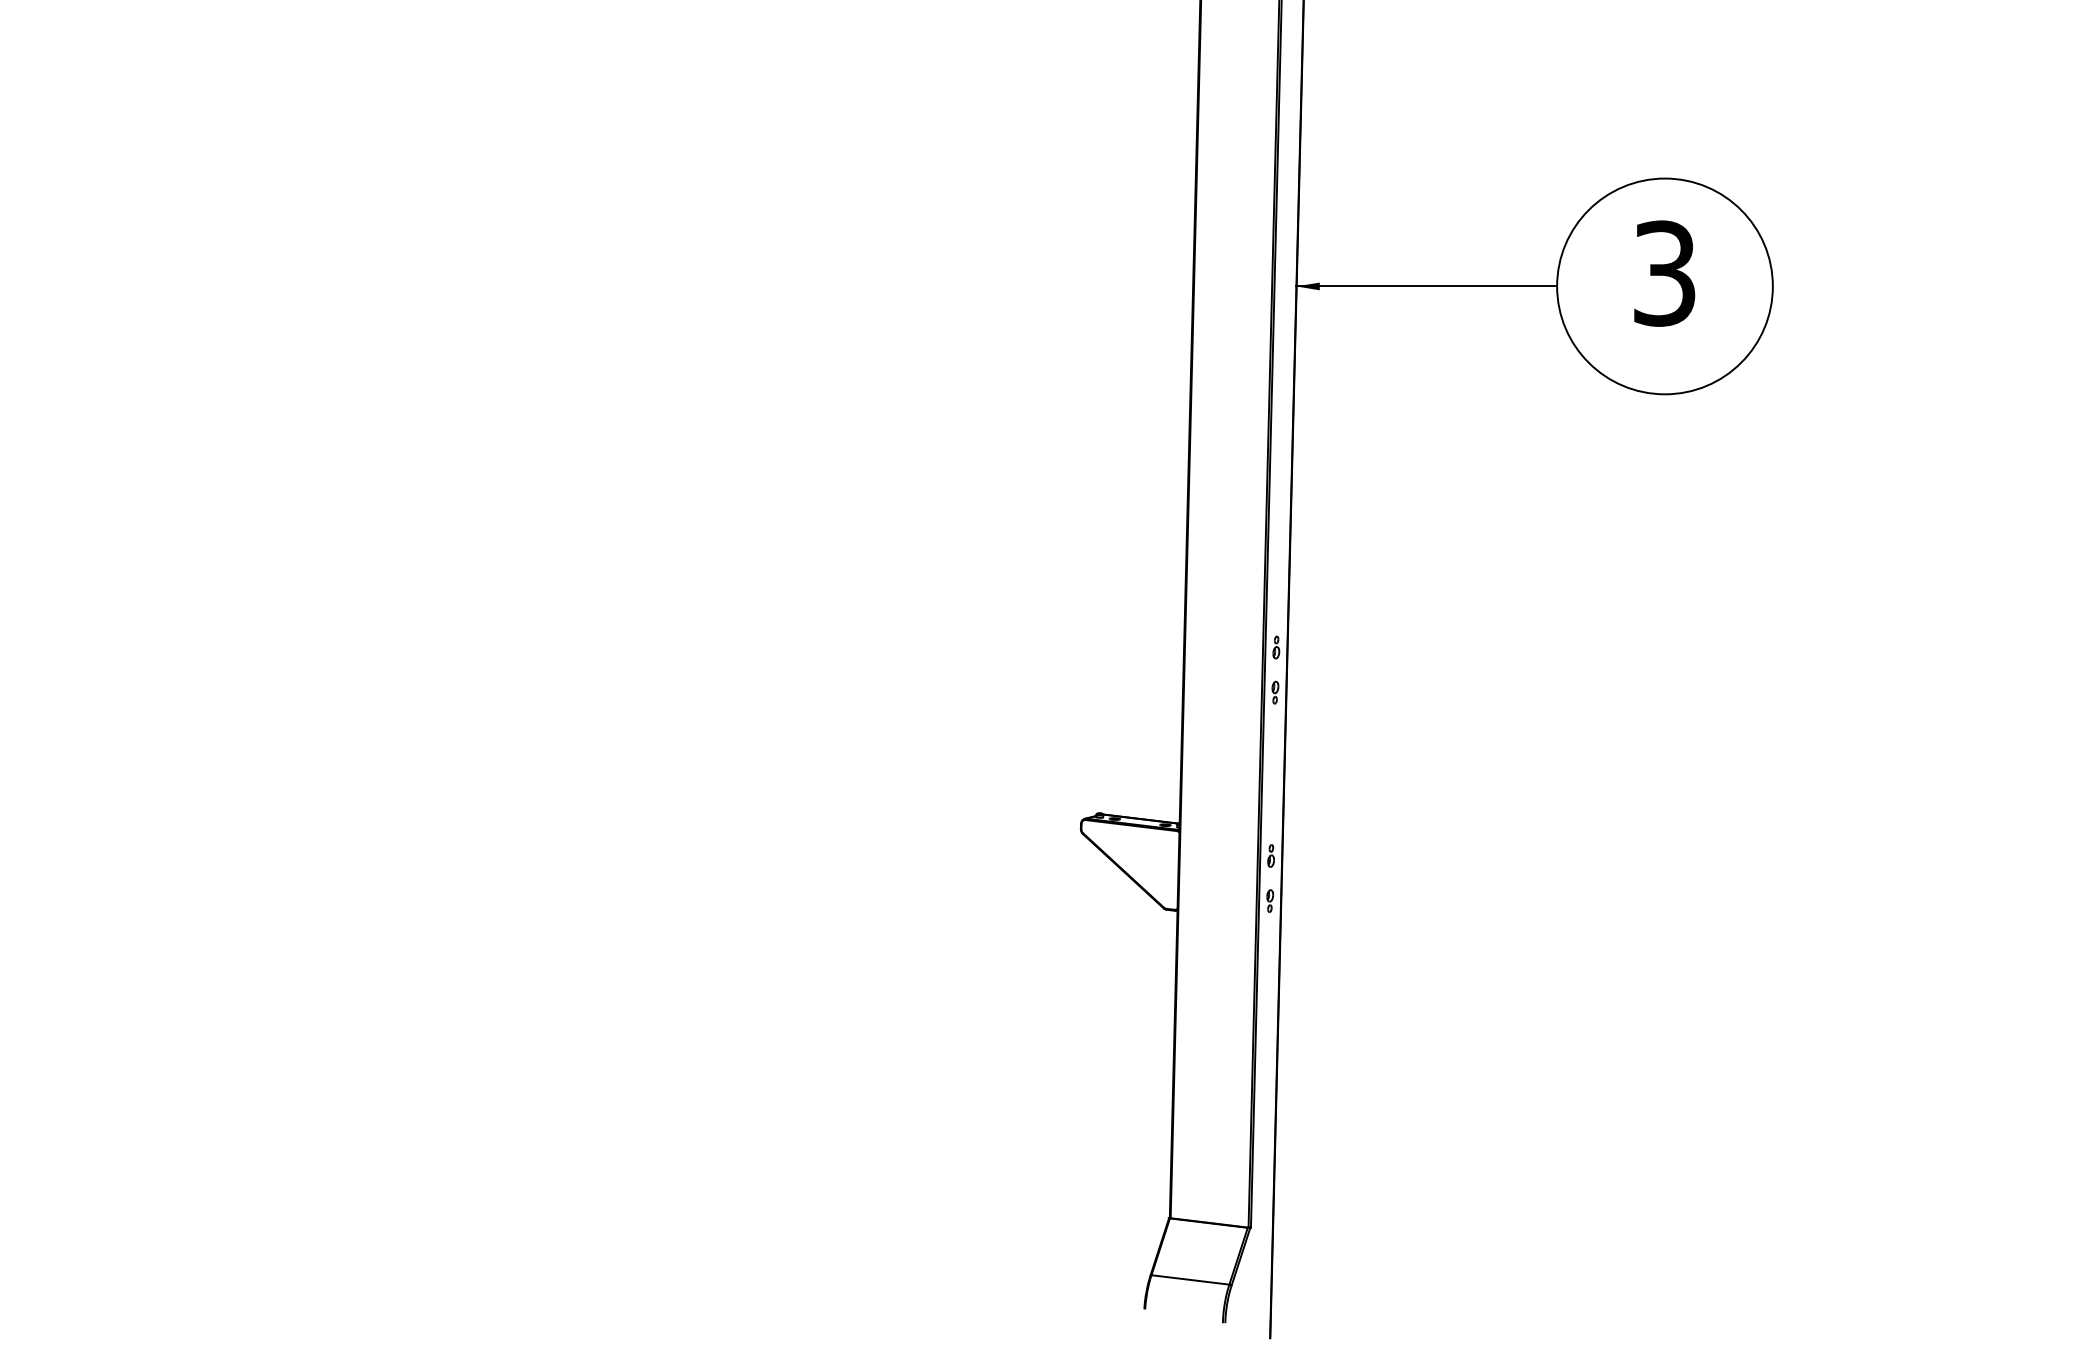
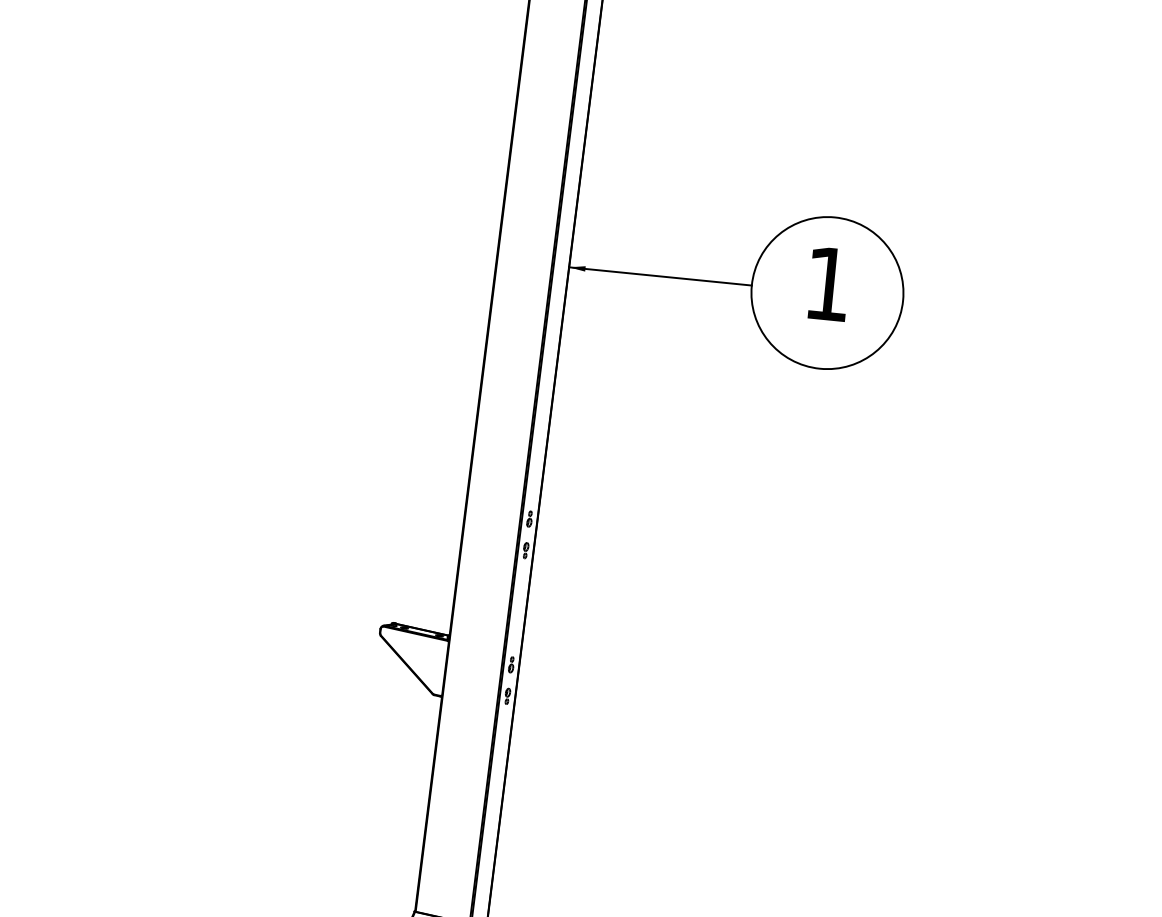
text: (1664, 273) -> (828, 283), 3 -> 1

